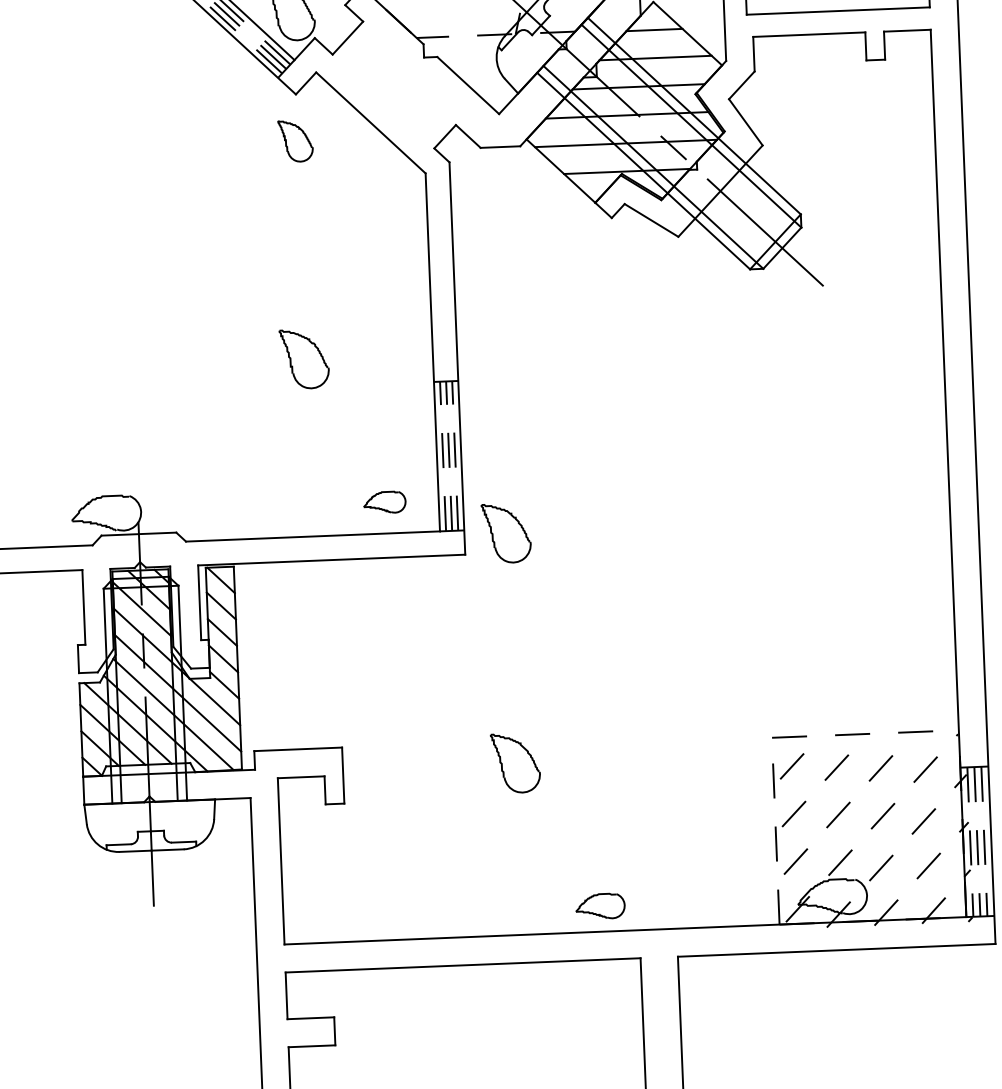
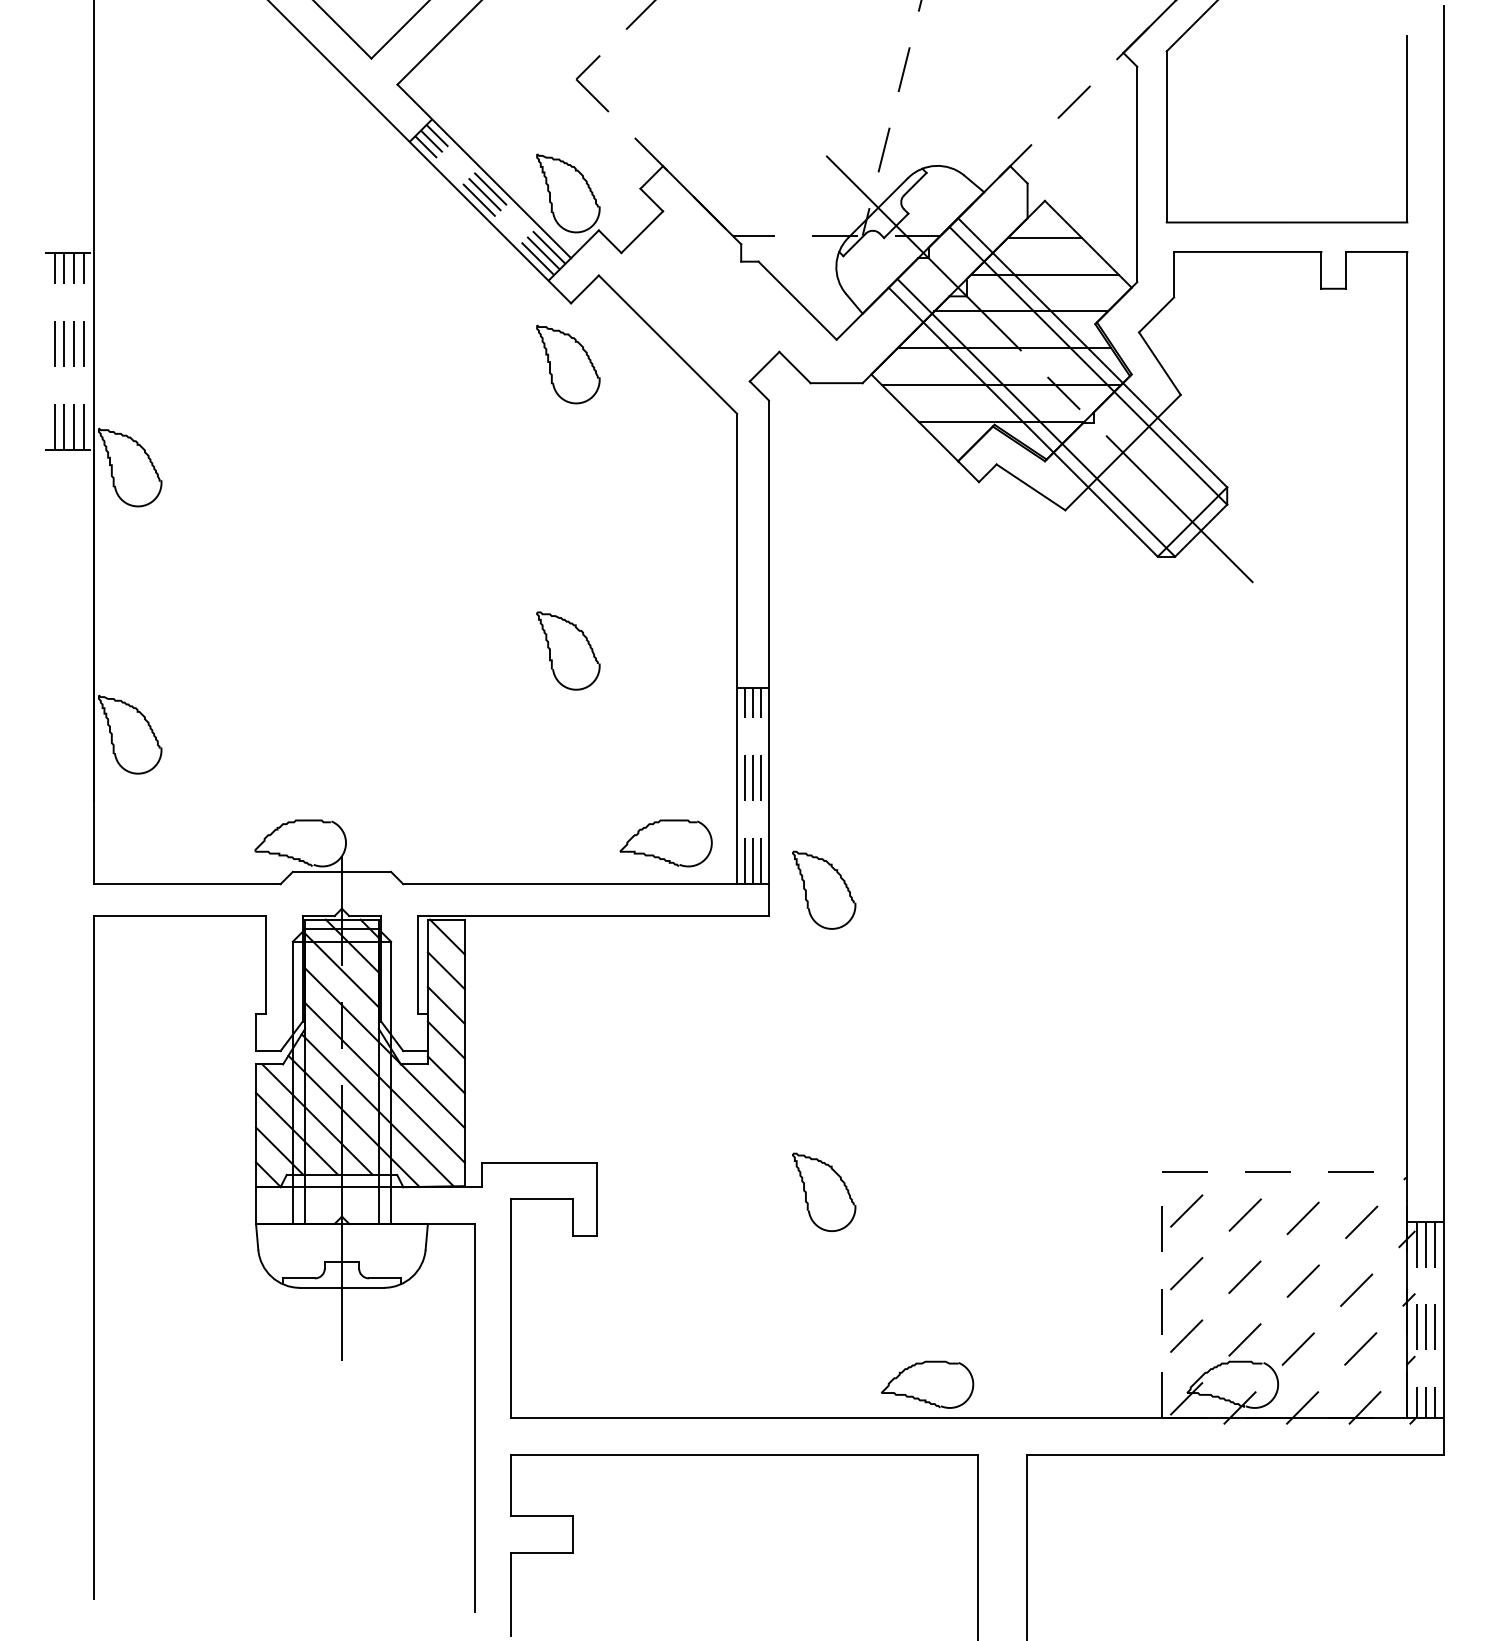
part: (295, 141) -> (568, 364), size x1.43
part: (384, 502) -> (665, 843), size x1.67
part: (600, 906) -> (927, 1384), size x1.43

